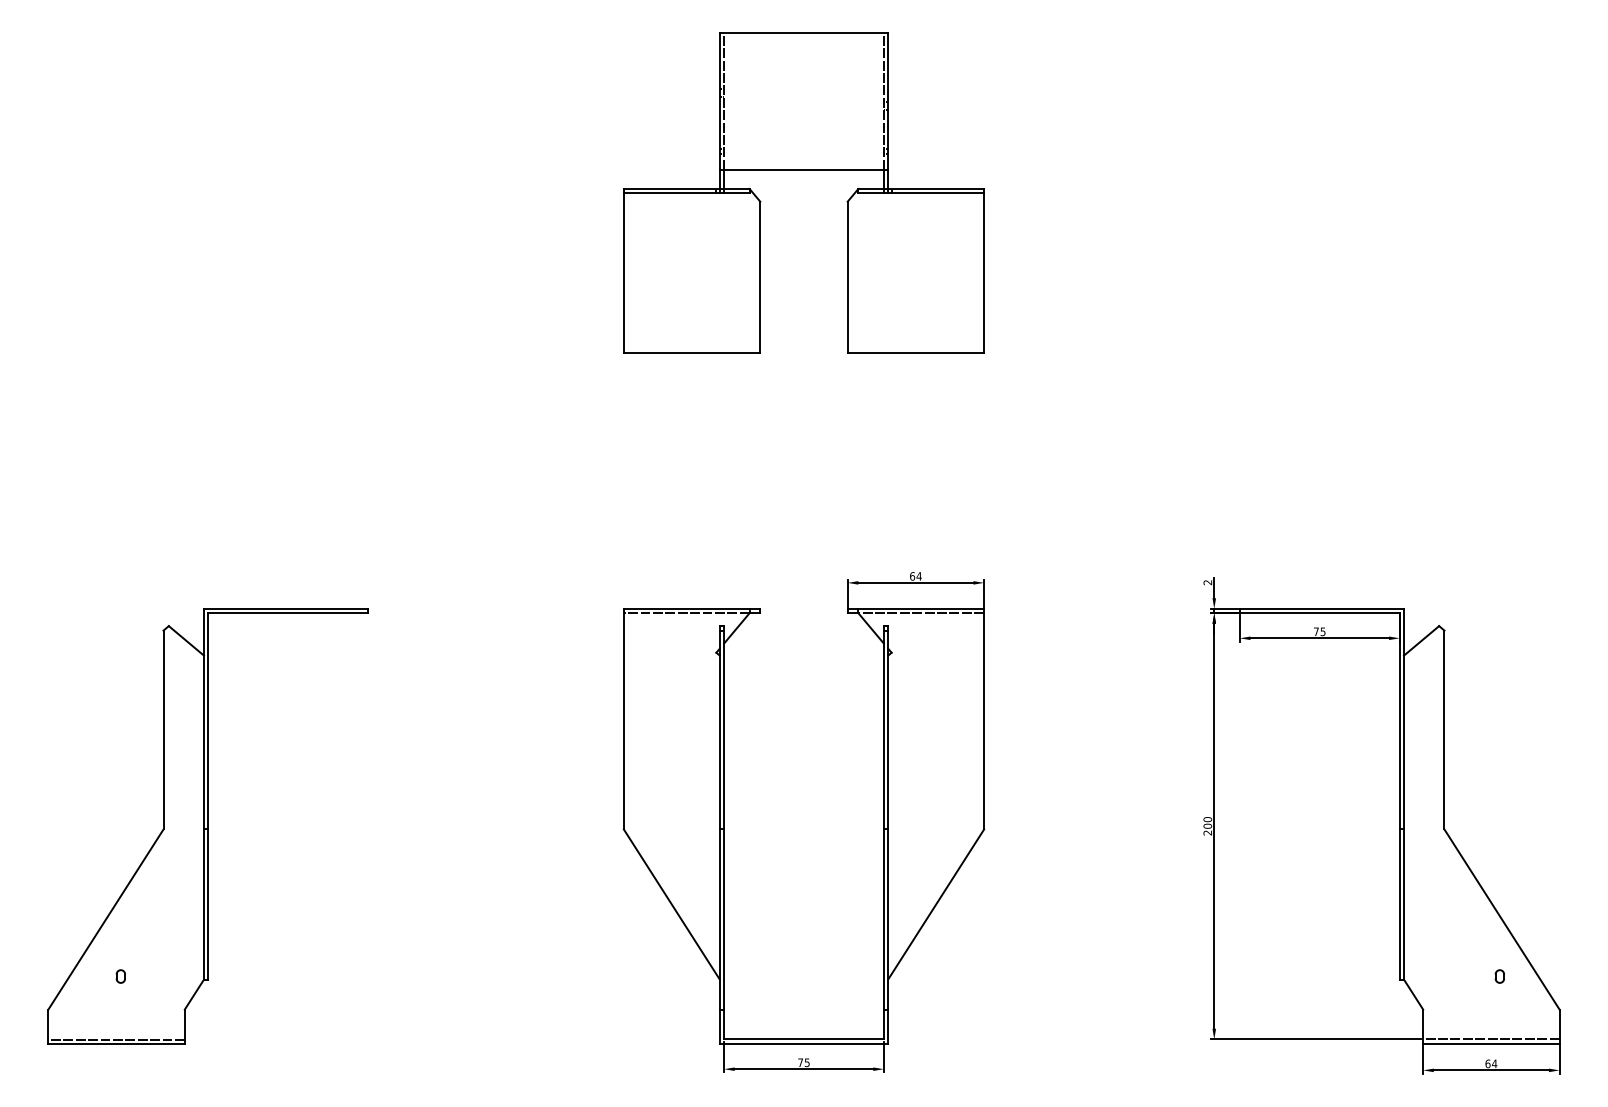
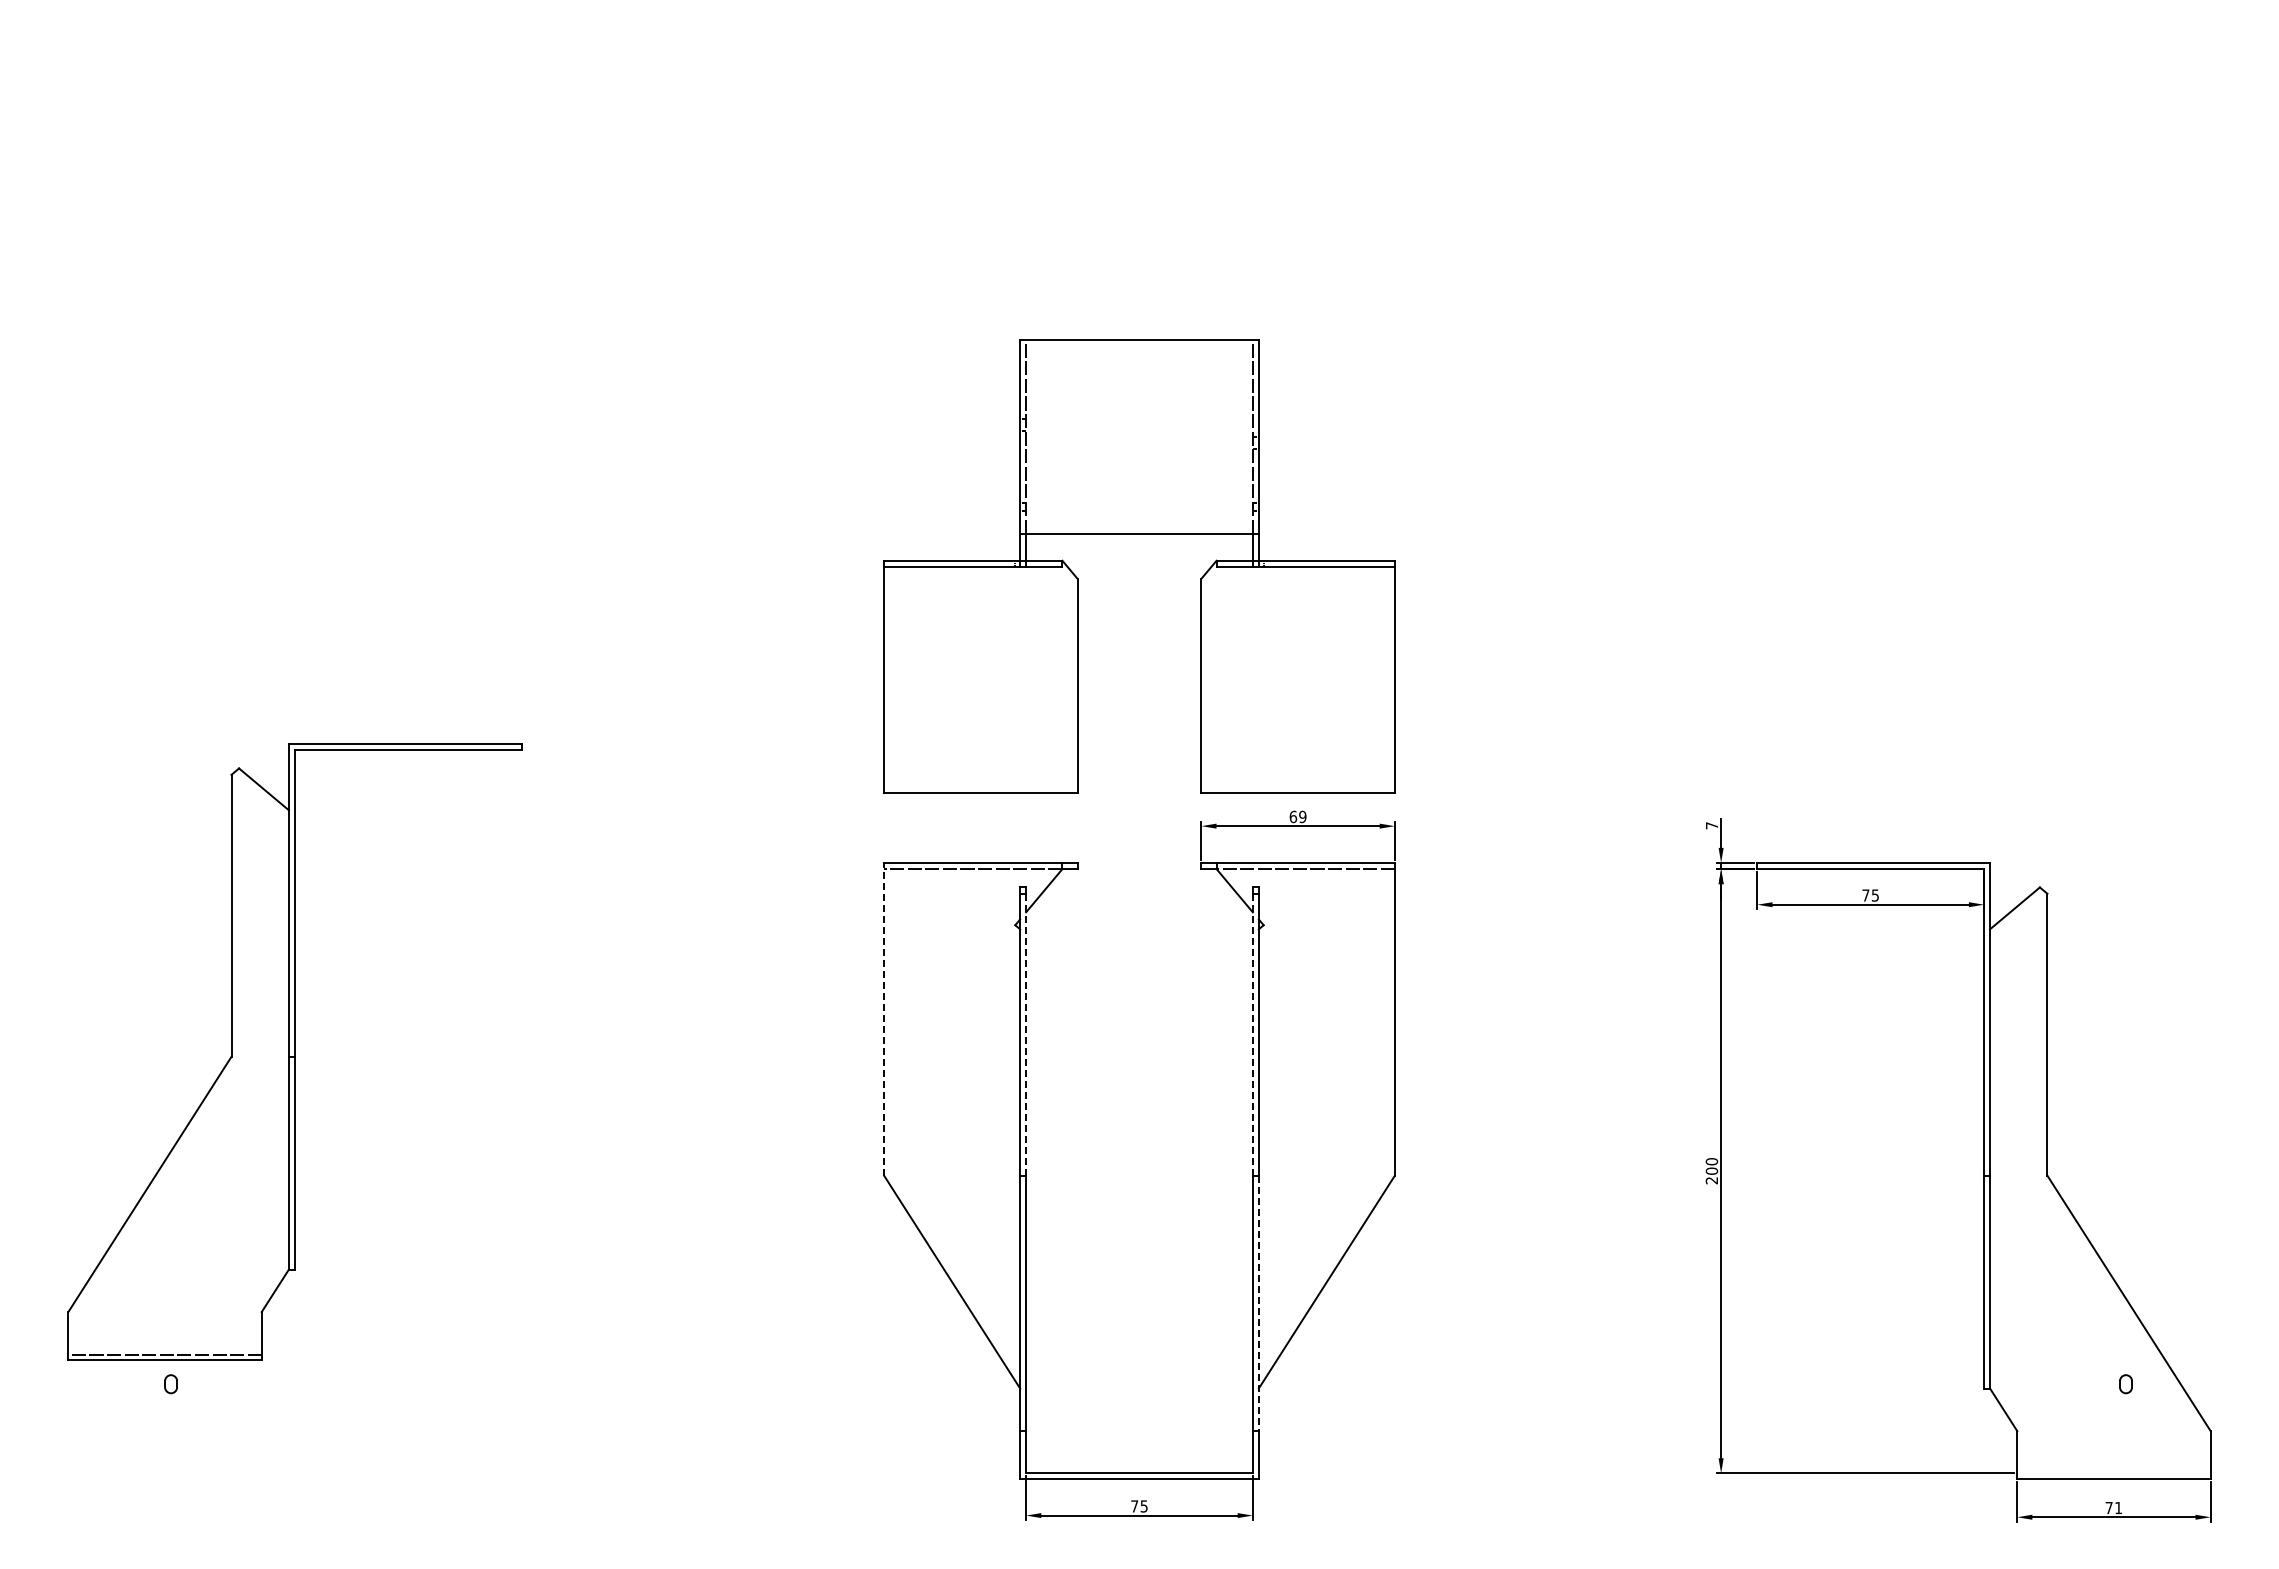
part: (804, 170) -> (1139, 534), moved
text: (918, 576) -> (1302, 816), 64 -> 69
text: (1207, 582) -> (1711, 825), 2 -> 7
line: (624, 718) -> (884, 1018), solid -> dashed
line: (724, 729) -> (1026, 1034), solid -> dashed
line: (883, 729) -> (1252, 1034), solid -> dashed
part: (207, 825) -> (294, 1051), moved
line: (887, 919) -> (1258, 1303), solid -> dashed
line: (1491, 1039) -> (2113, 1473), removed
text: (1491, 1063) -> (2113, 1507), 64 -> 71

